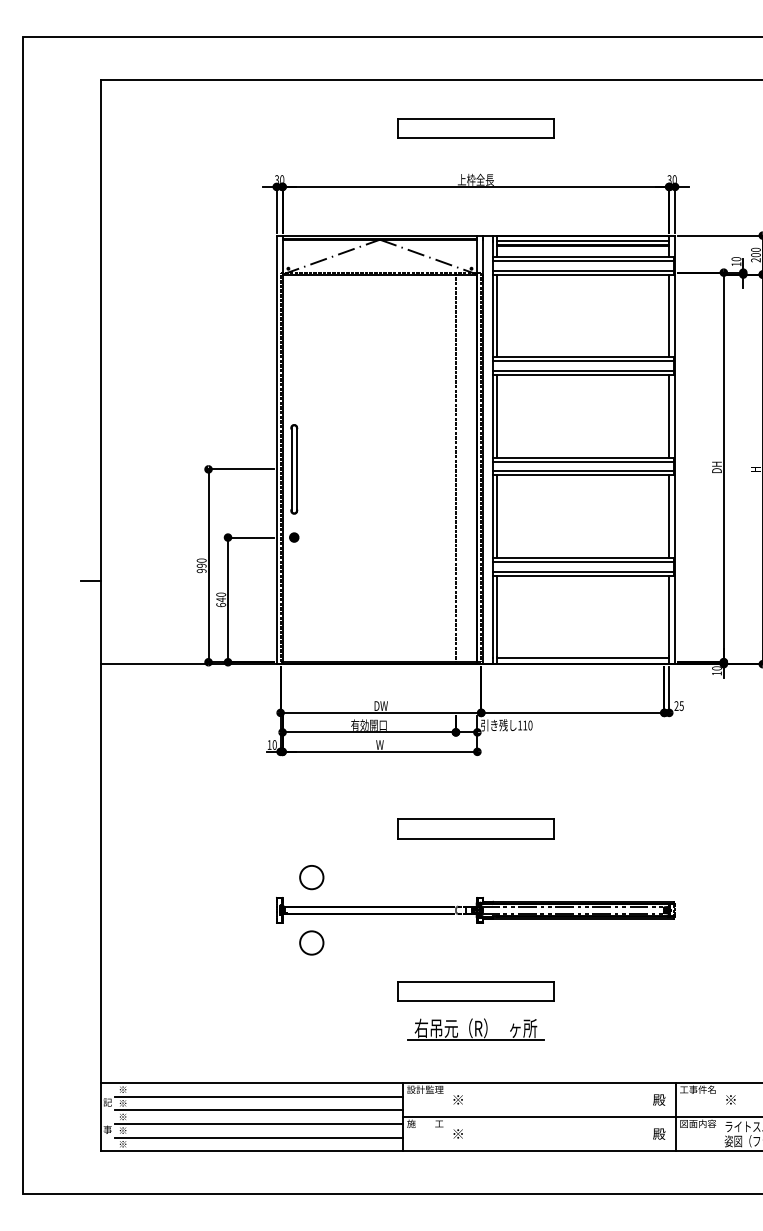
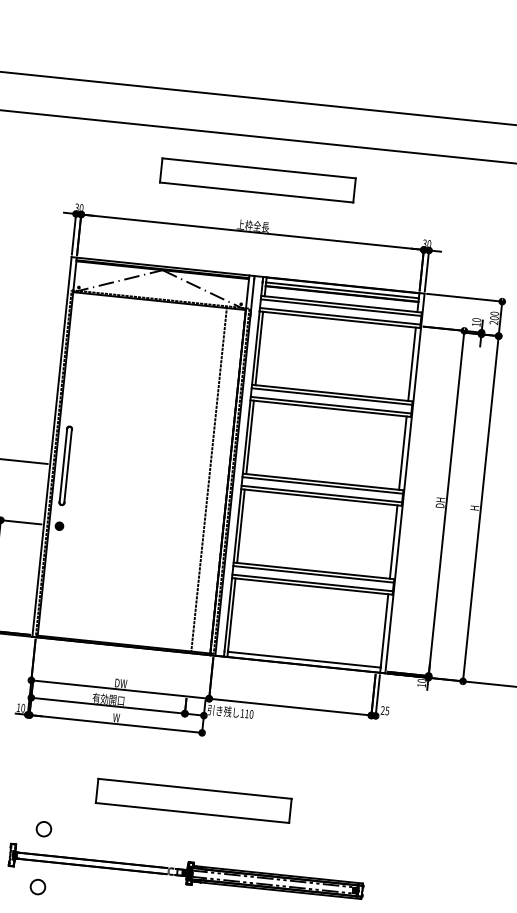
part: (475, 128) -> (257, 180), size x1.4
part: (475, 828) -> (193, 800), size x1.4
circle: (311, 877) -> (43, 829), size x0.7
circle: (311, 942) -> (37, 886), size x0.7

